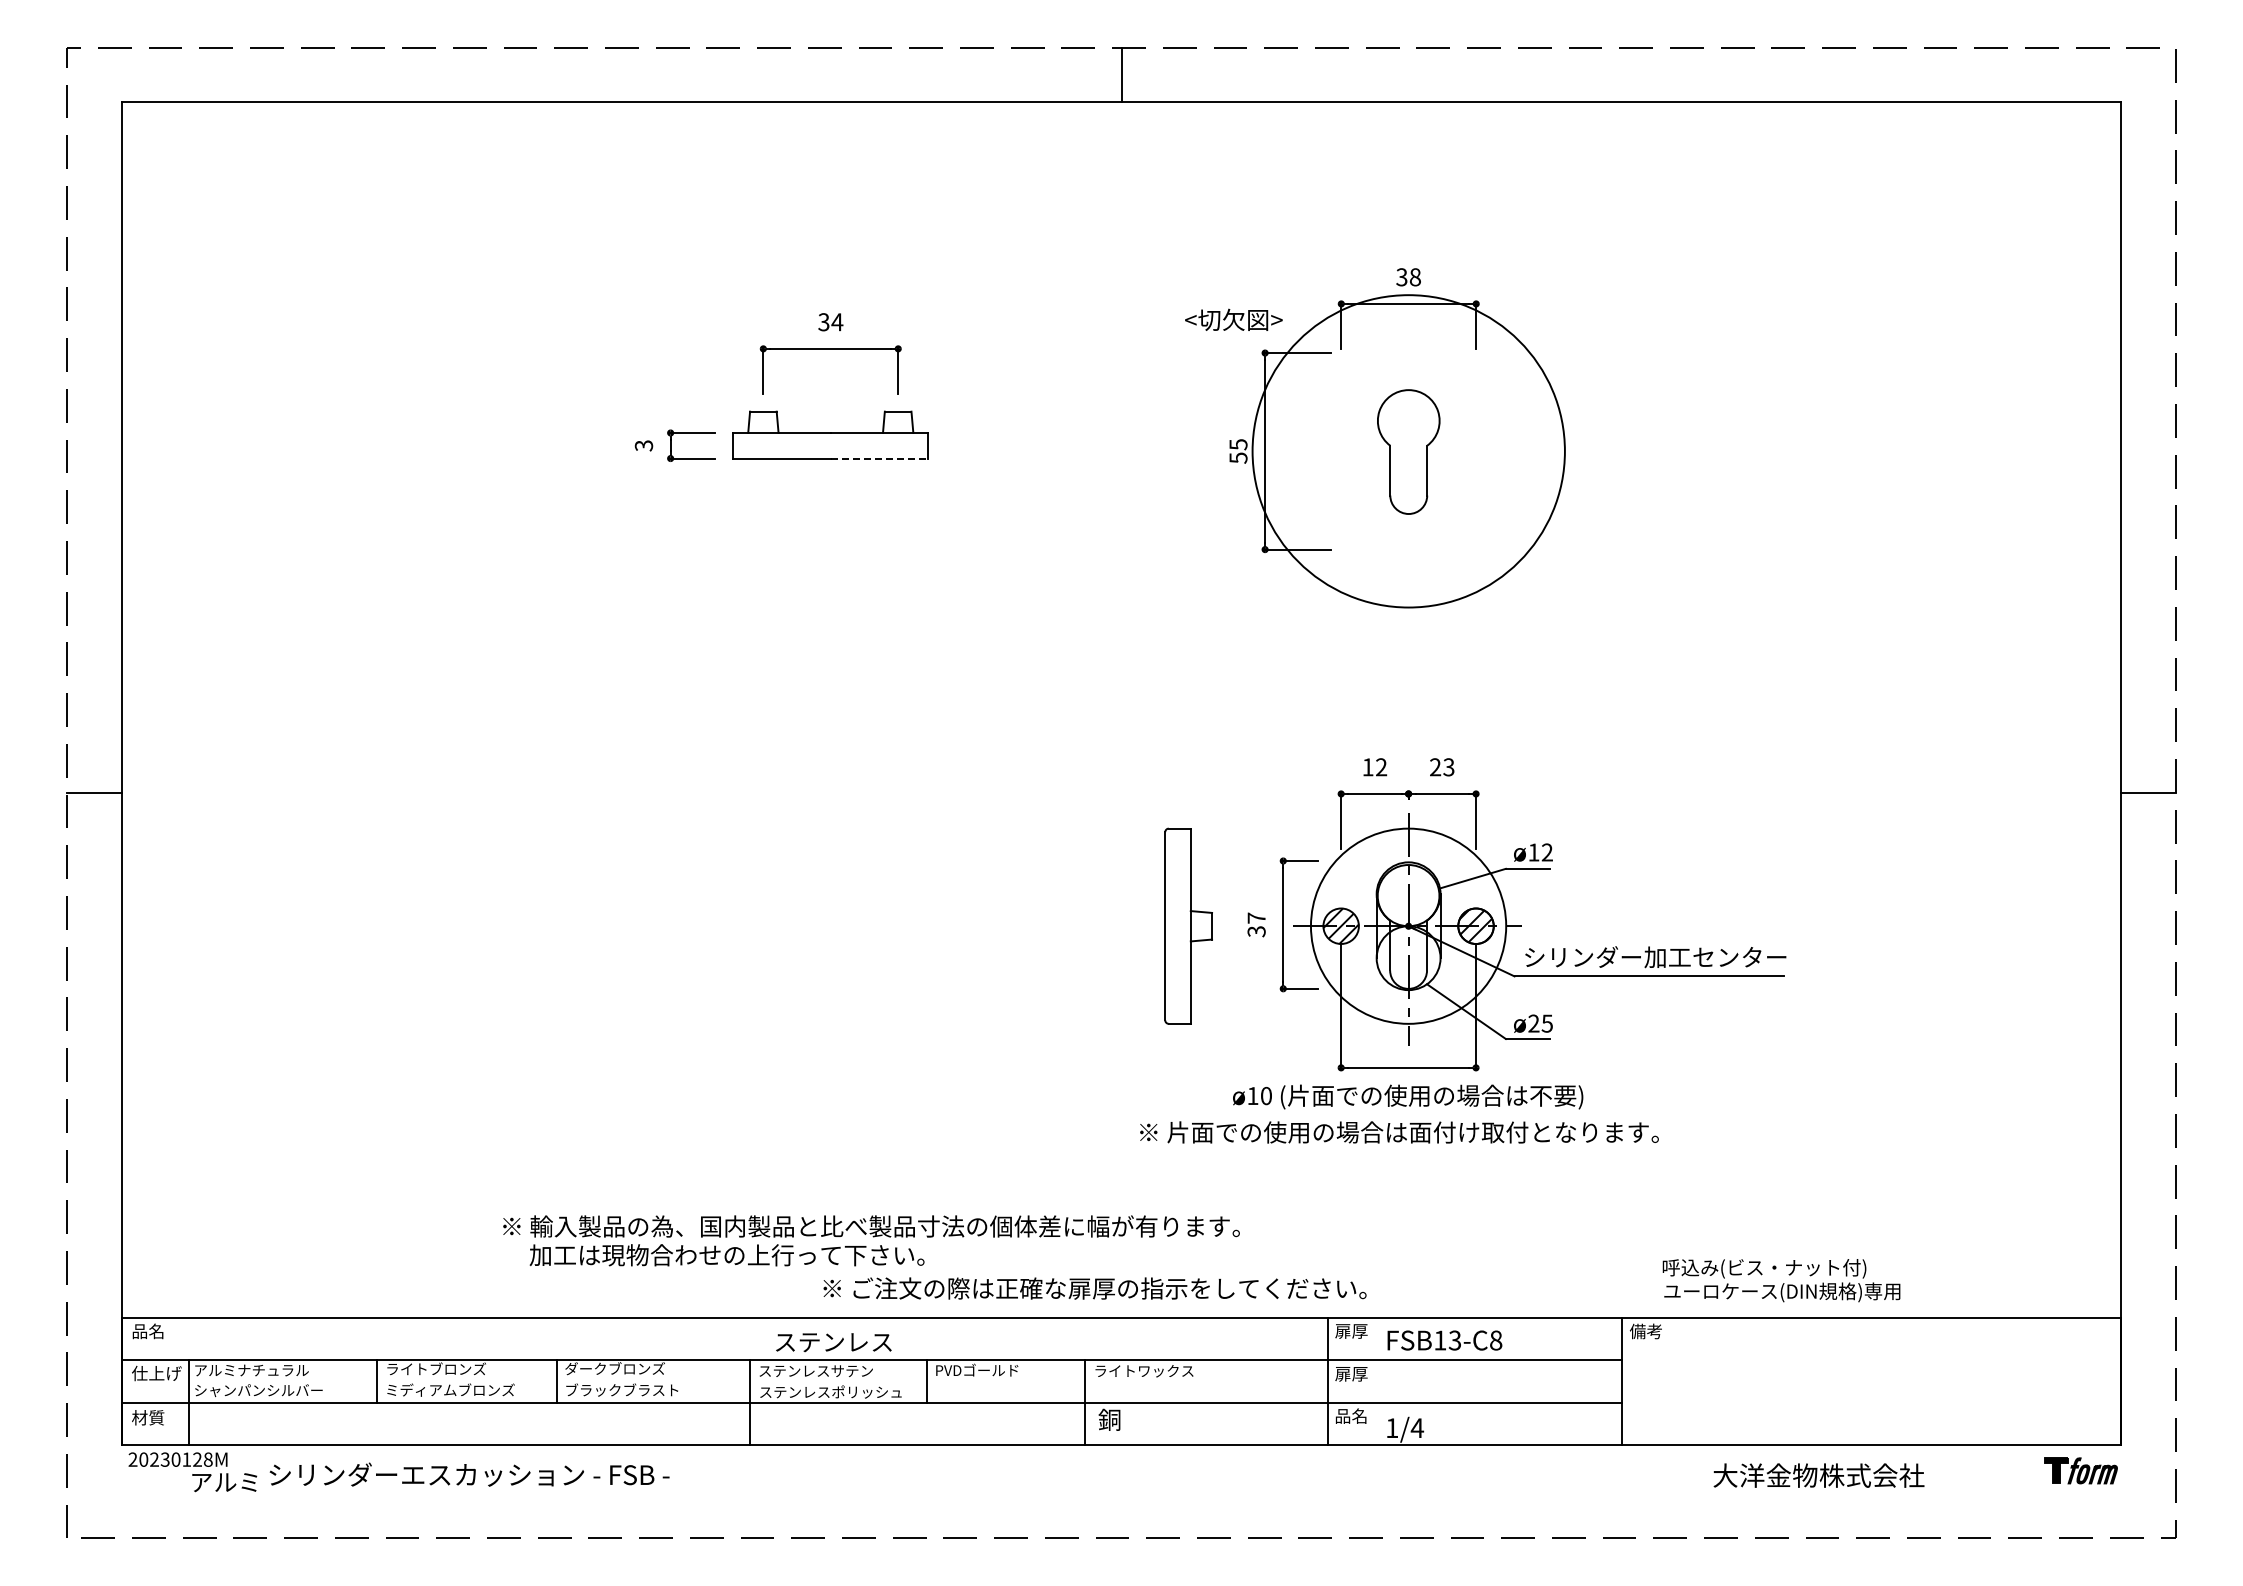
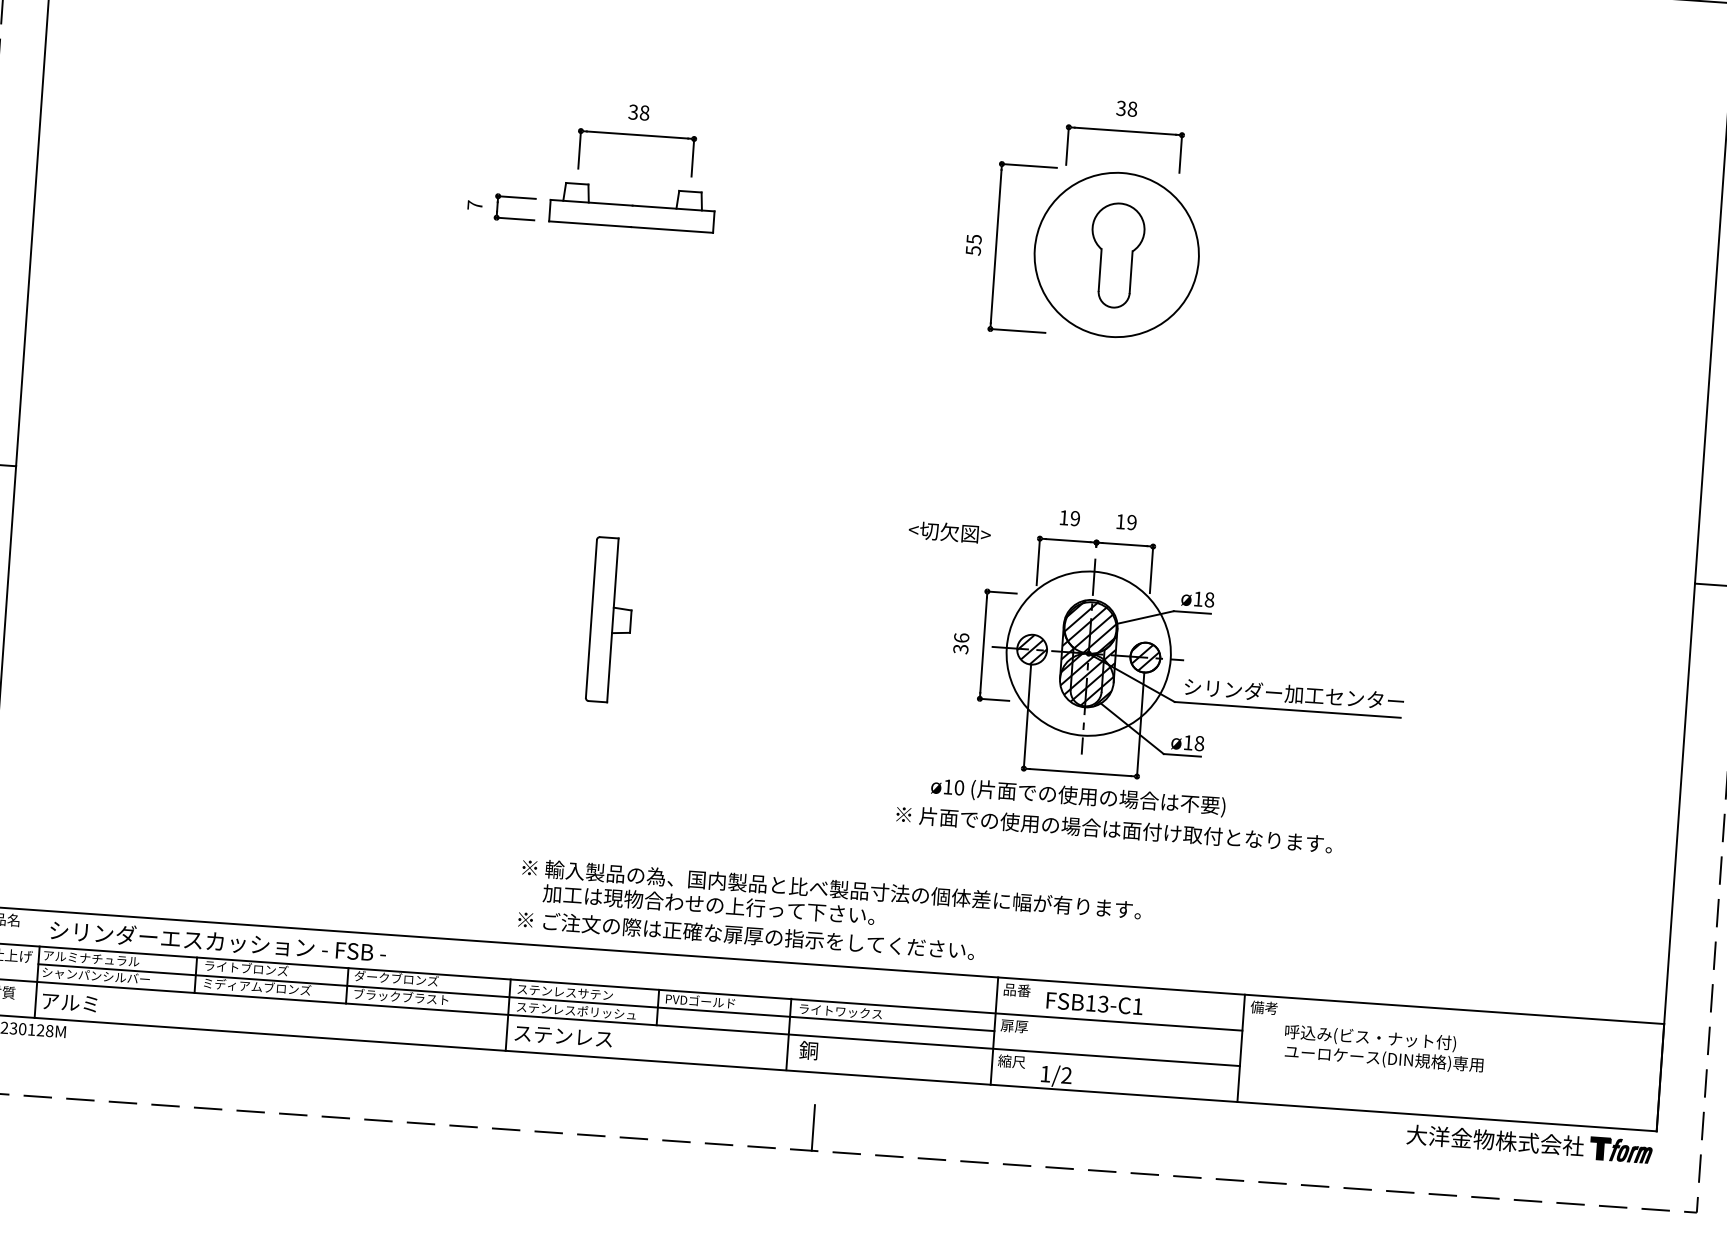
text: (1233, 319) -> (949, 531), moved
text: (837, 322) -> (644, 113), 34 -> 38
text: (643, 445) -> (474, 205), 3 -> 7
circle: (1408, 450) -> (1116, 254), size x0.62
line: (879, 458) -> (672, 229), dashed -> solid
text: (1381, 767) -> (1075, 518), 12 -> 19
text: (1442, 767) -> (1126, 522), 23 -> 19
text: (1546, 852) -> (1208, 599), ø12 -> ø18
text: (1256, 917) -> (961, 637), 37 -> 36
part: (1188, 925) -> (611, 619), moved
hatch: (1408, 926) -> (1088, 653), added
text: (1540, 1023) -> (1193, 743), ø25 -> ø18
text: (1399, 1132) -> (1114, 829), moved
text: (871, 1240) -> (830, 900), moved
text: (1781, 1280) -> (1384, 1049), moved
text: (1094, 1288) -> (745, 935), moved
text: (1351, 1330) -> (1017, 989), 扉厚 -> 品番
text: (1496, 1340) -> (1138, 1006), FSB13-C8 -> FSB13-C1
text: (833, 1342) -> (563, 1036), moved
line: (758, 1381) -> (516, 997), added
text: (1351, 1415) -> (1012, 1061), 品名 -> 縮尺
text: (1417, 1427) -> (1066, 1075), 1/4 -> 1/2
text: (469, 1474) -> (218, 941), moved
text: (1818, 1475) -> (1495, 1140), moved
text: (224, 1482) -> (69, 1002), moved
line: (1121, 1511) -> (813, 1128), added

